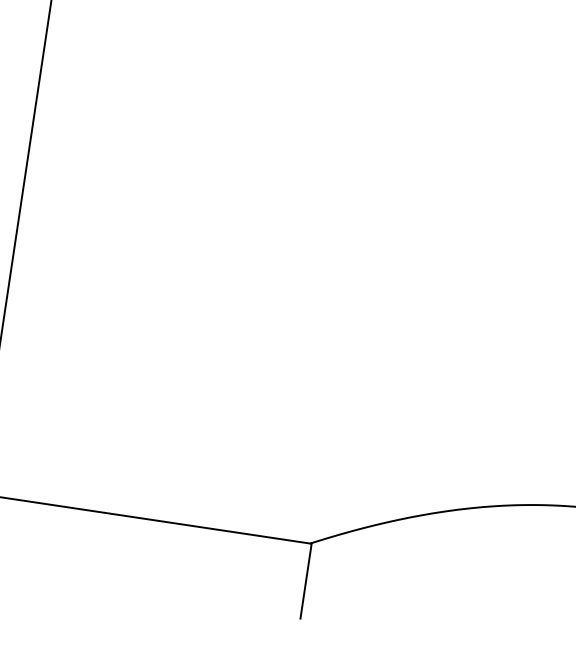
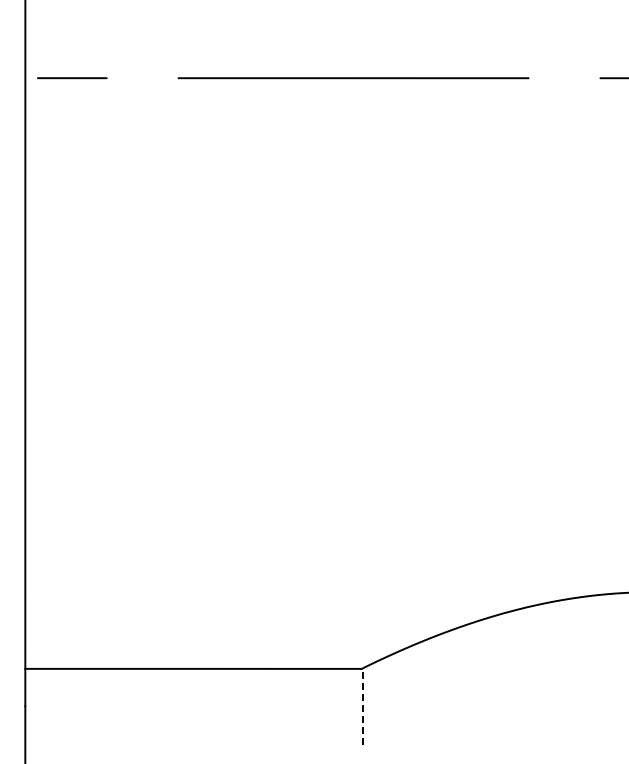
line: (306, 580) -> (363, 705), solid -> dashed

